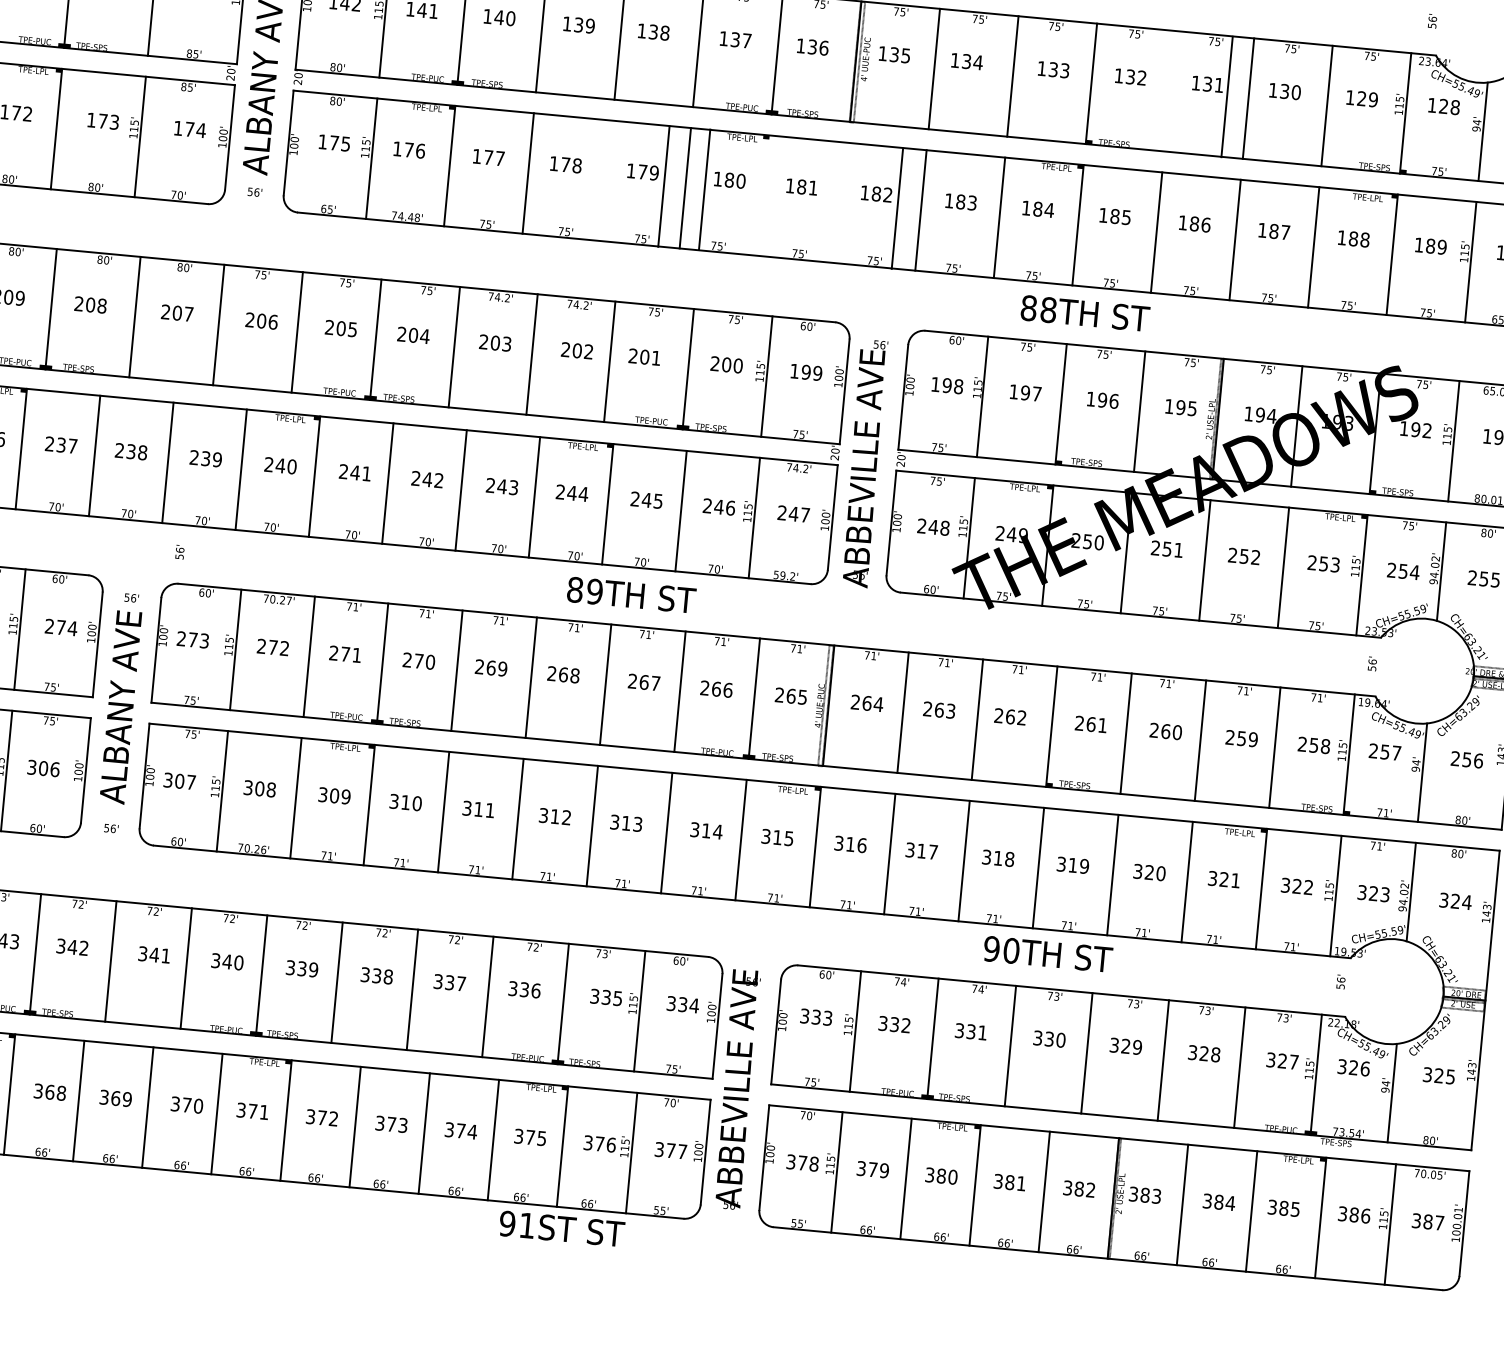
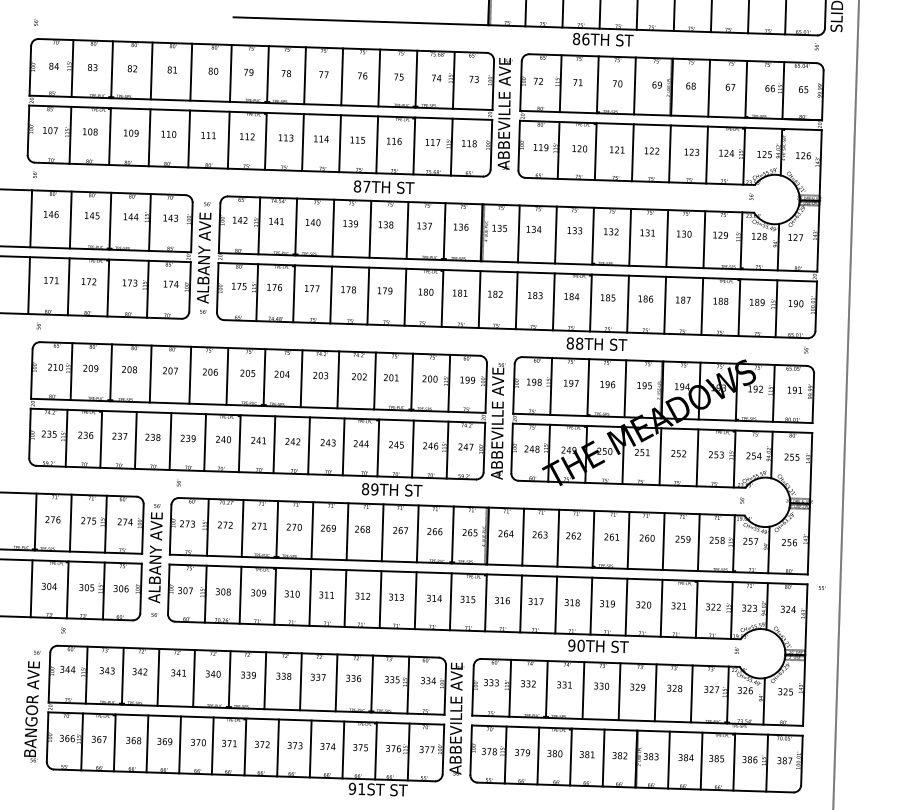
line: (1227, 95) -> (630, 236), moved
line: (664, 185) -> (368, 295), moved
line: (704, 187) -> (442, 297), moved
line: (897, 208) -> (479, 299), moved

